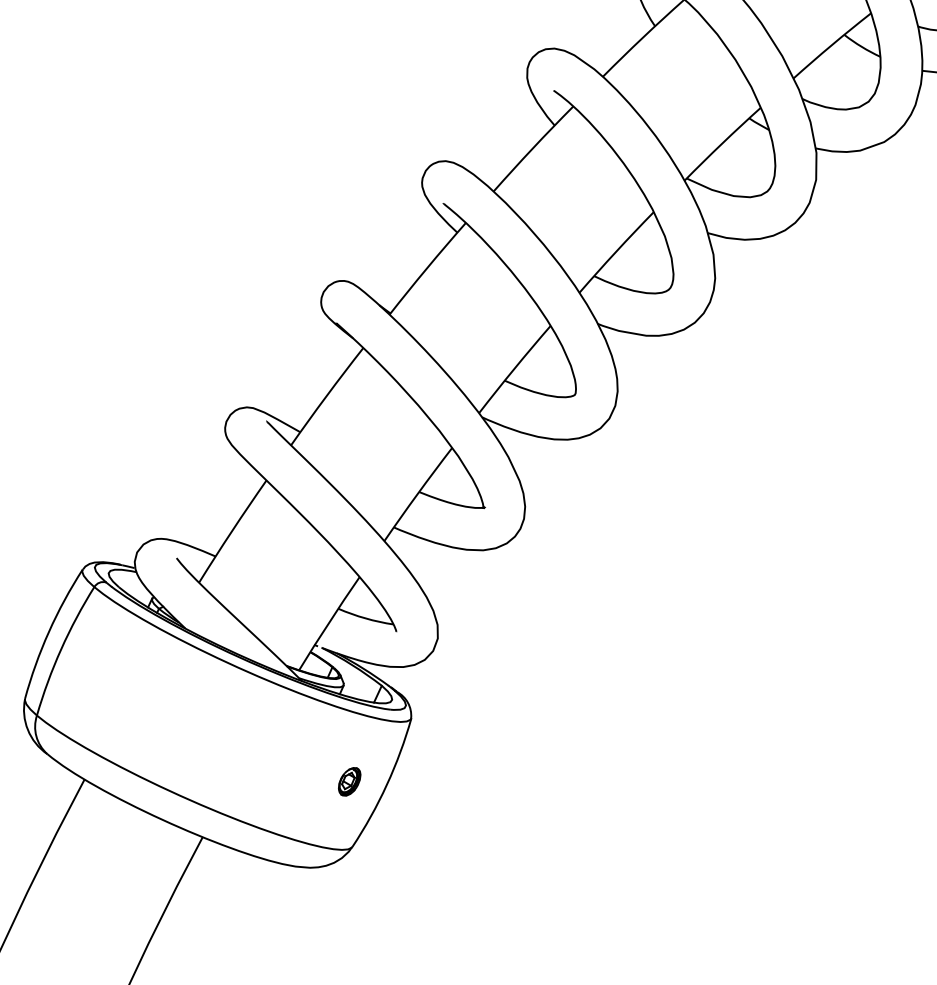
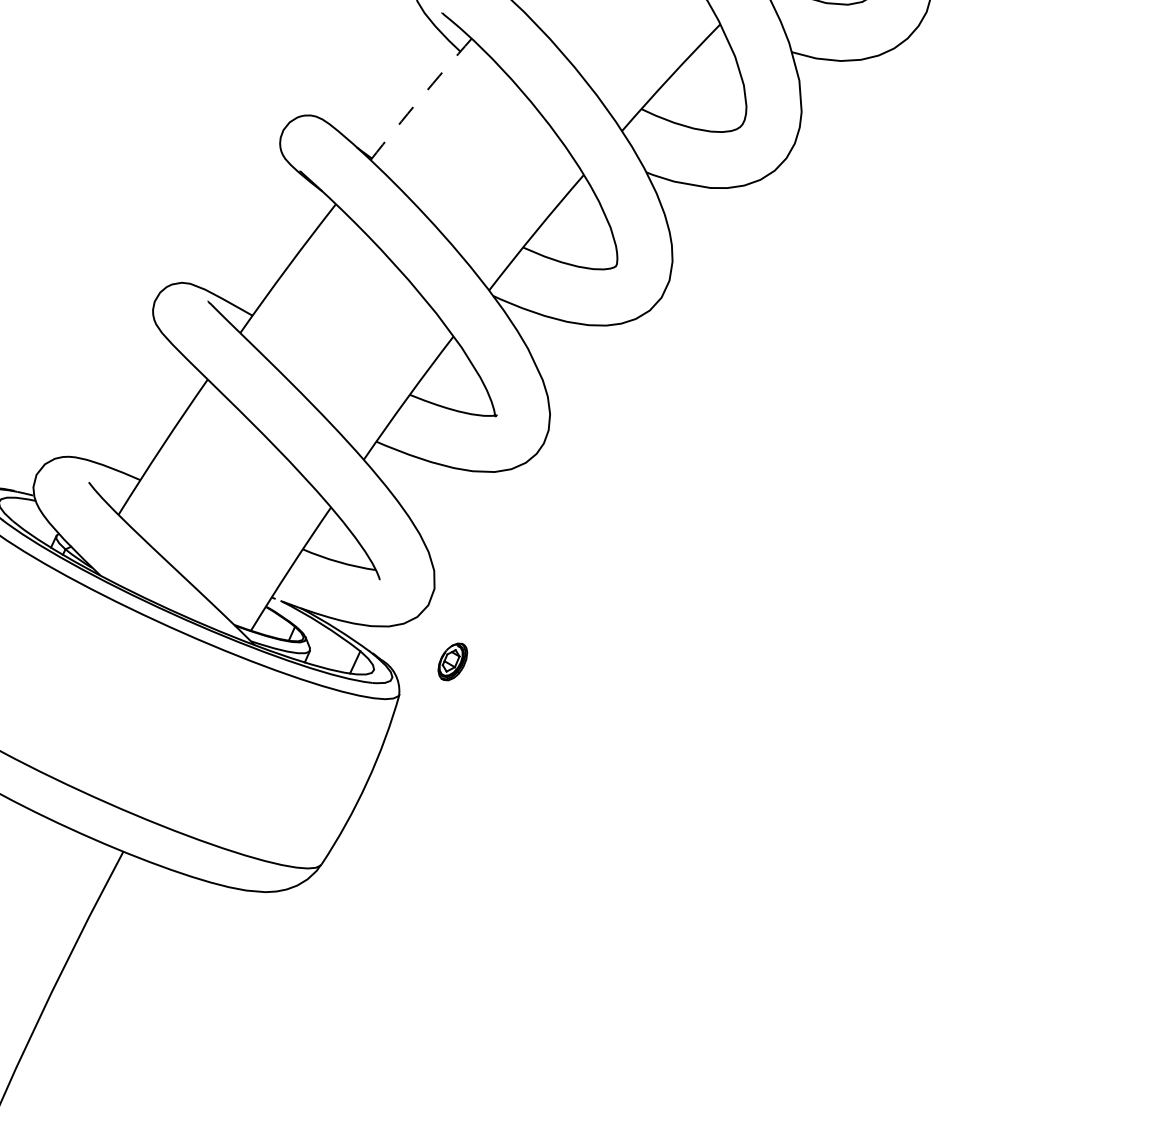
arc: (427, 268) -> (420, 98), solid -> dashed
part: (349, 781) -> (452, 661), moved

